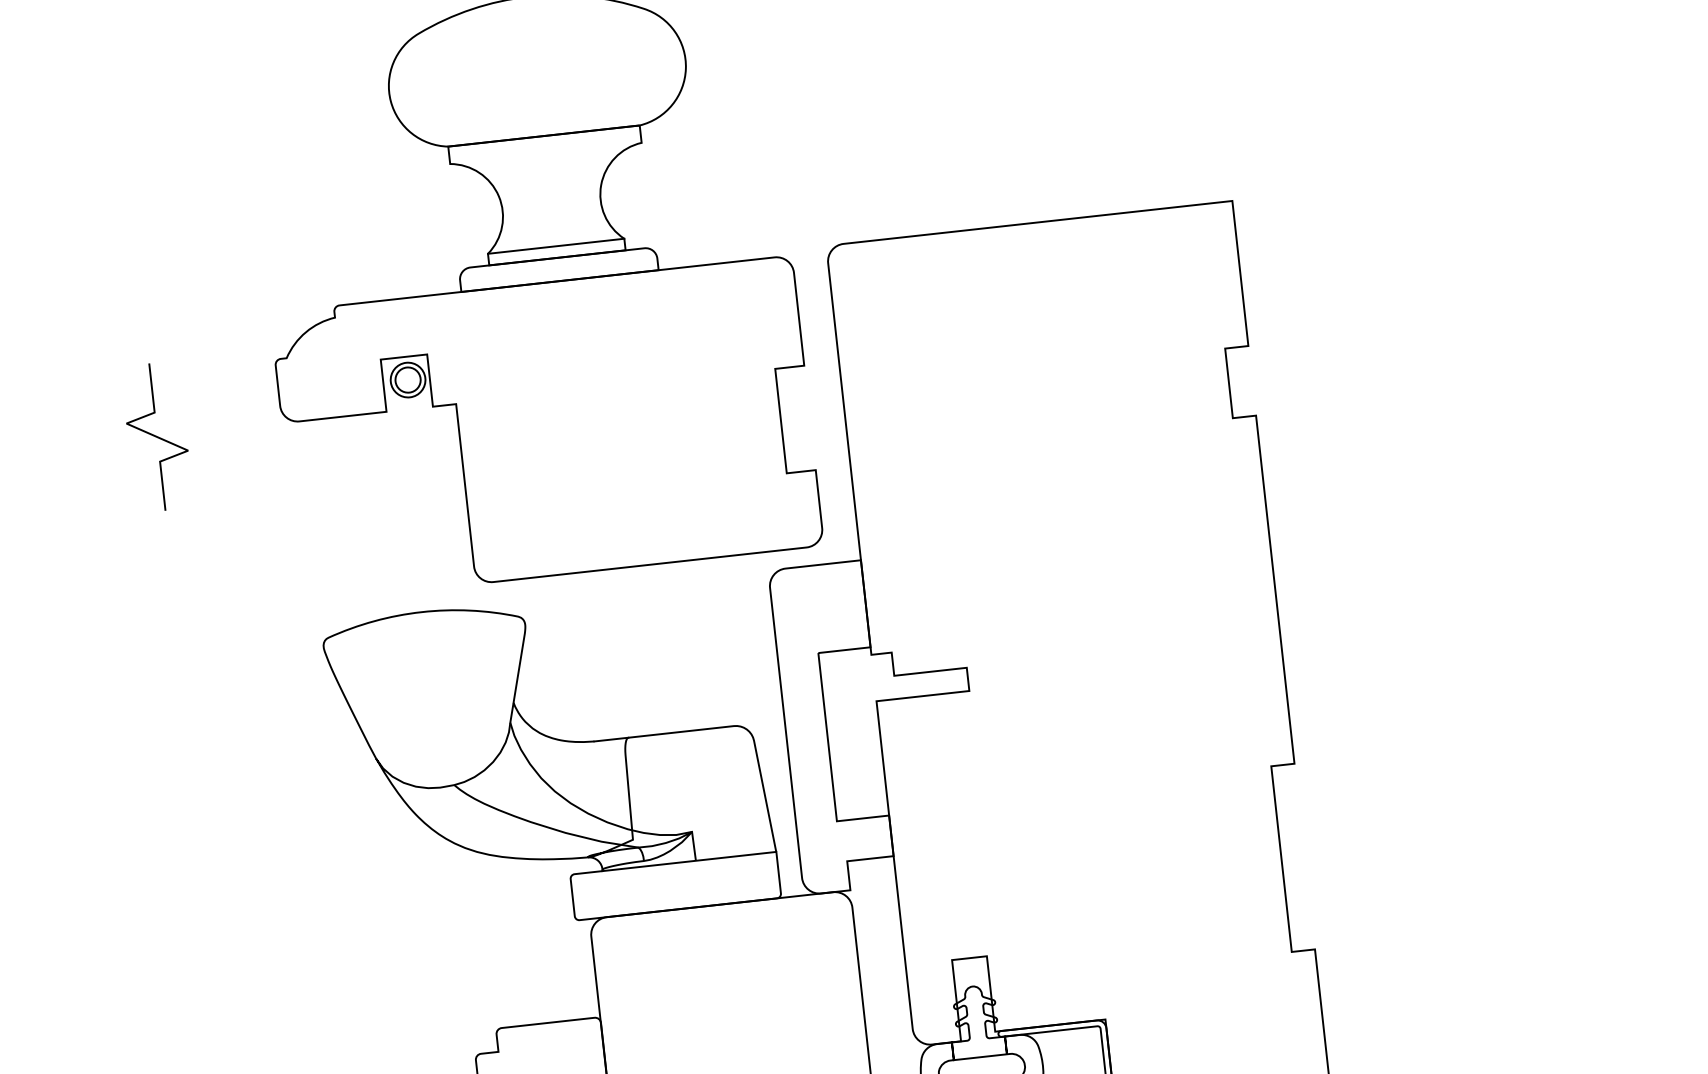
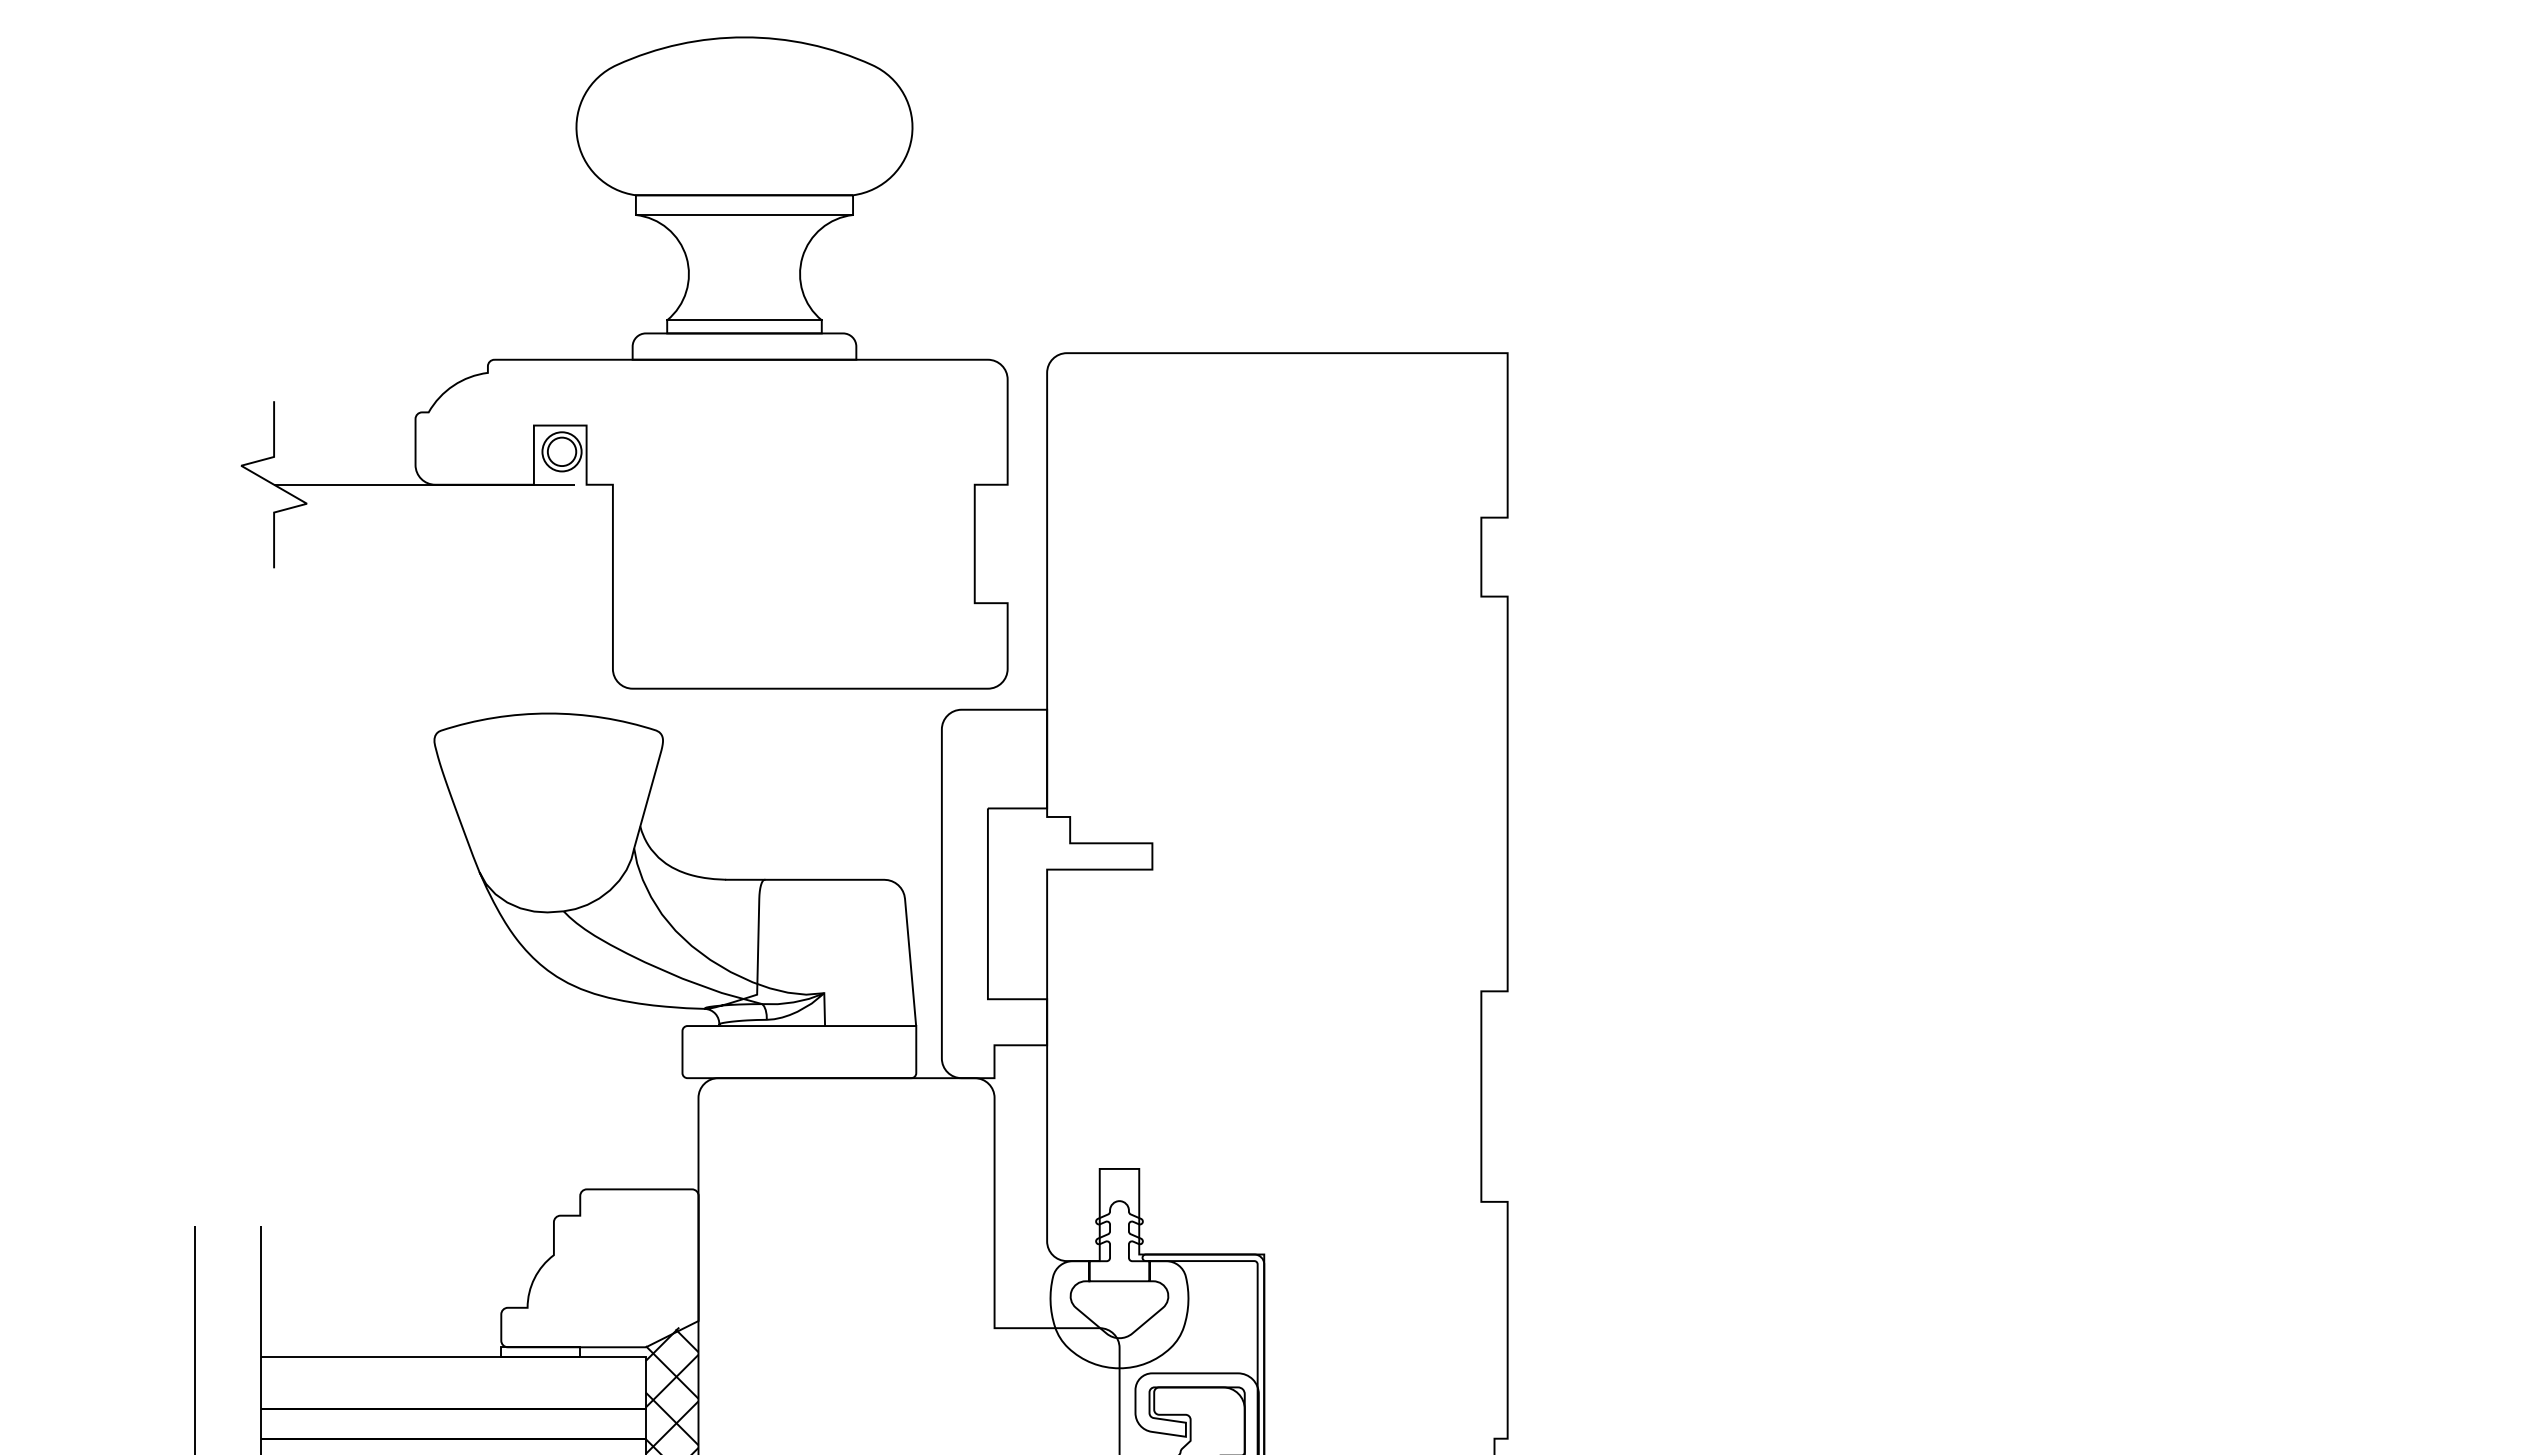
line: (545, 153) -> (744, 215), added
line: (289, 422) -> (424, 484), added

